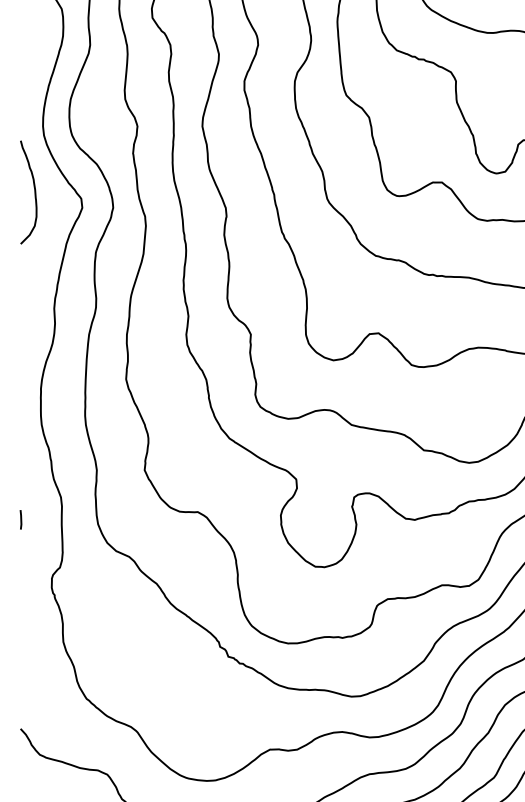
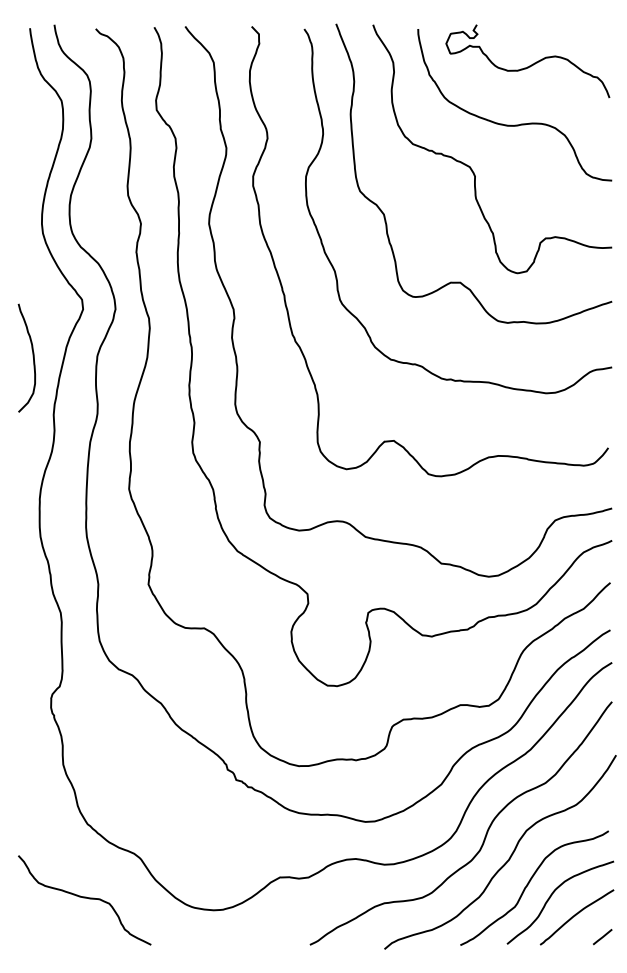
curve: (34, 190) -> (32, 356), moved
line: (20, 519) -> (18, 636), removed

